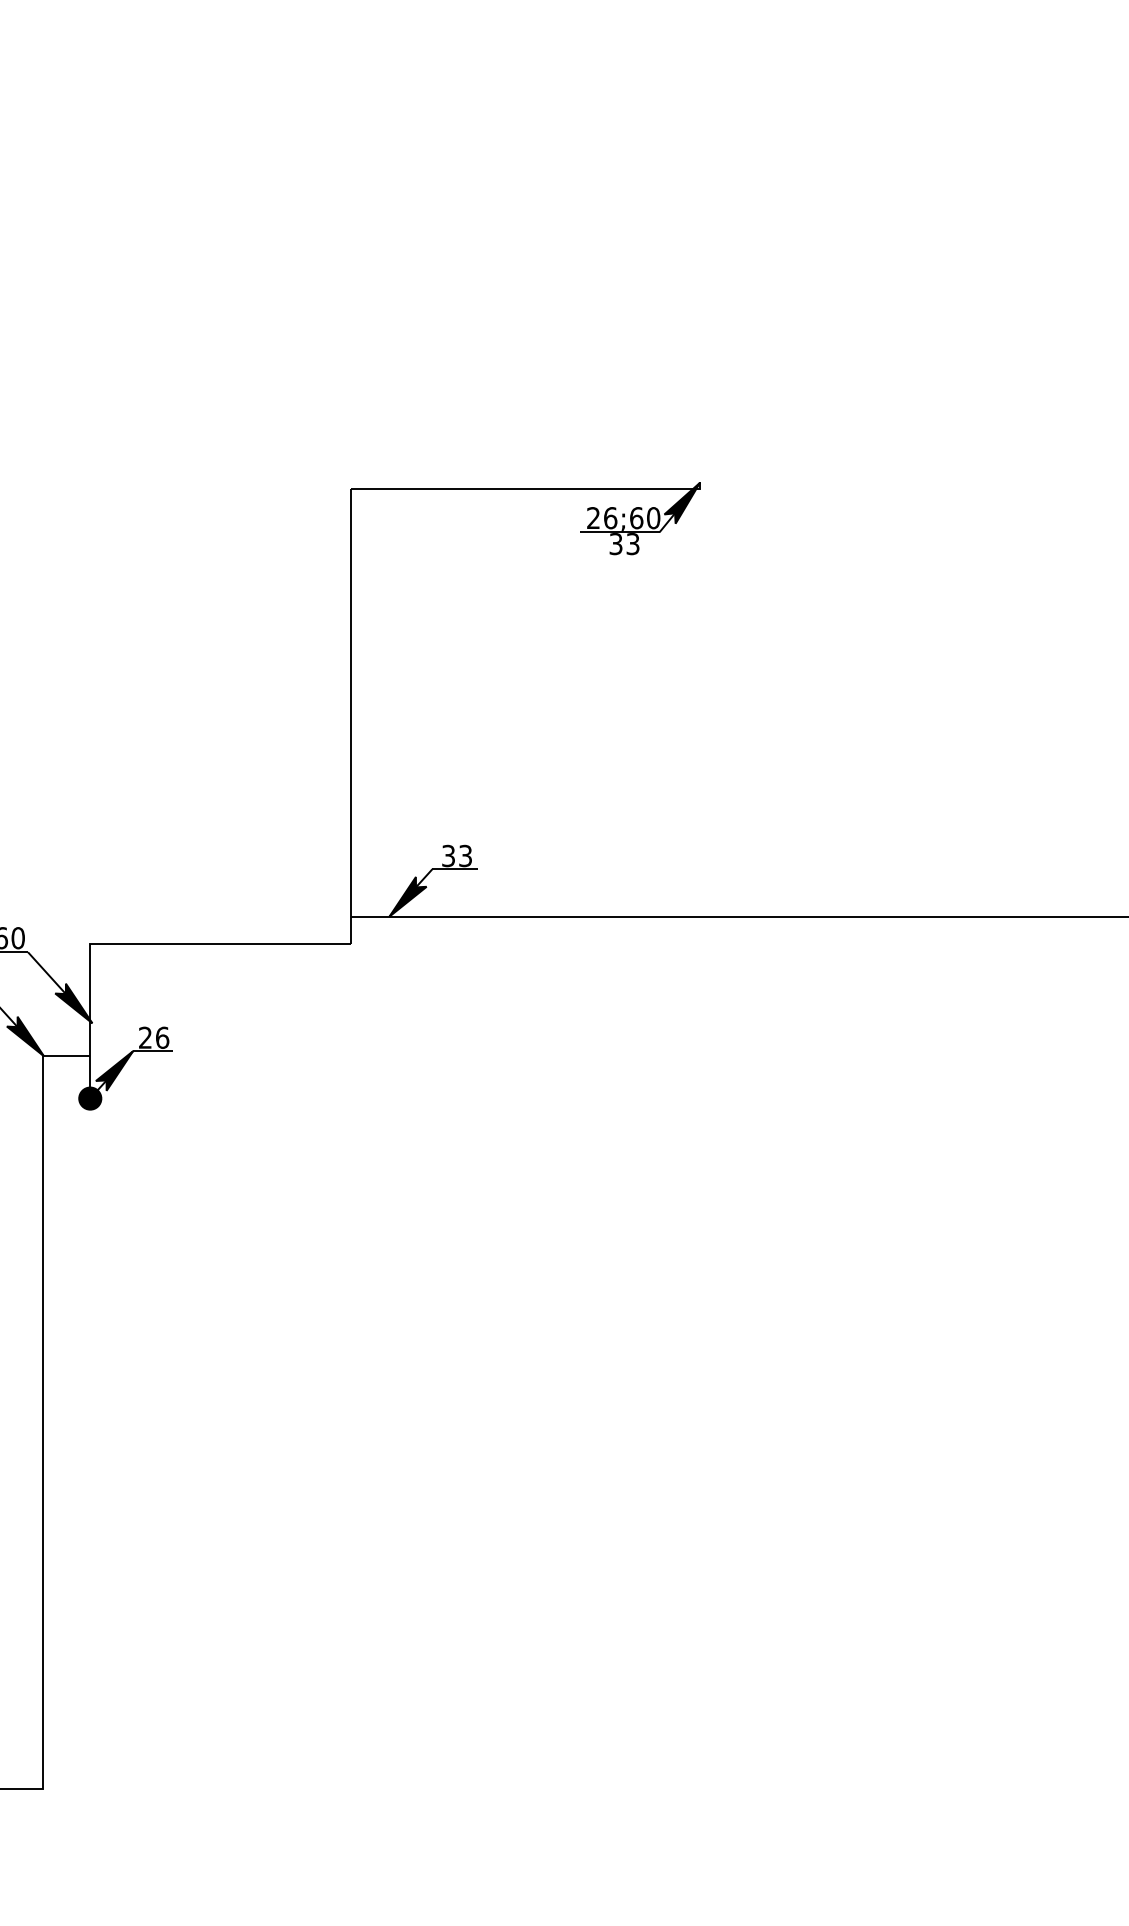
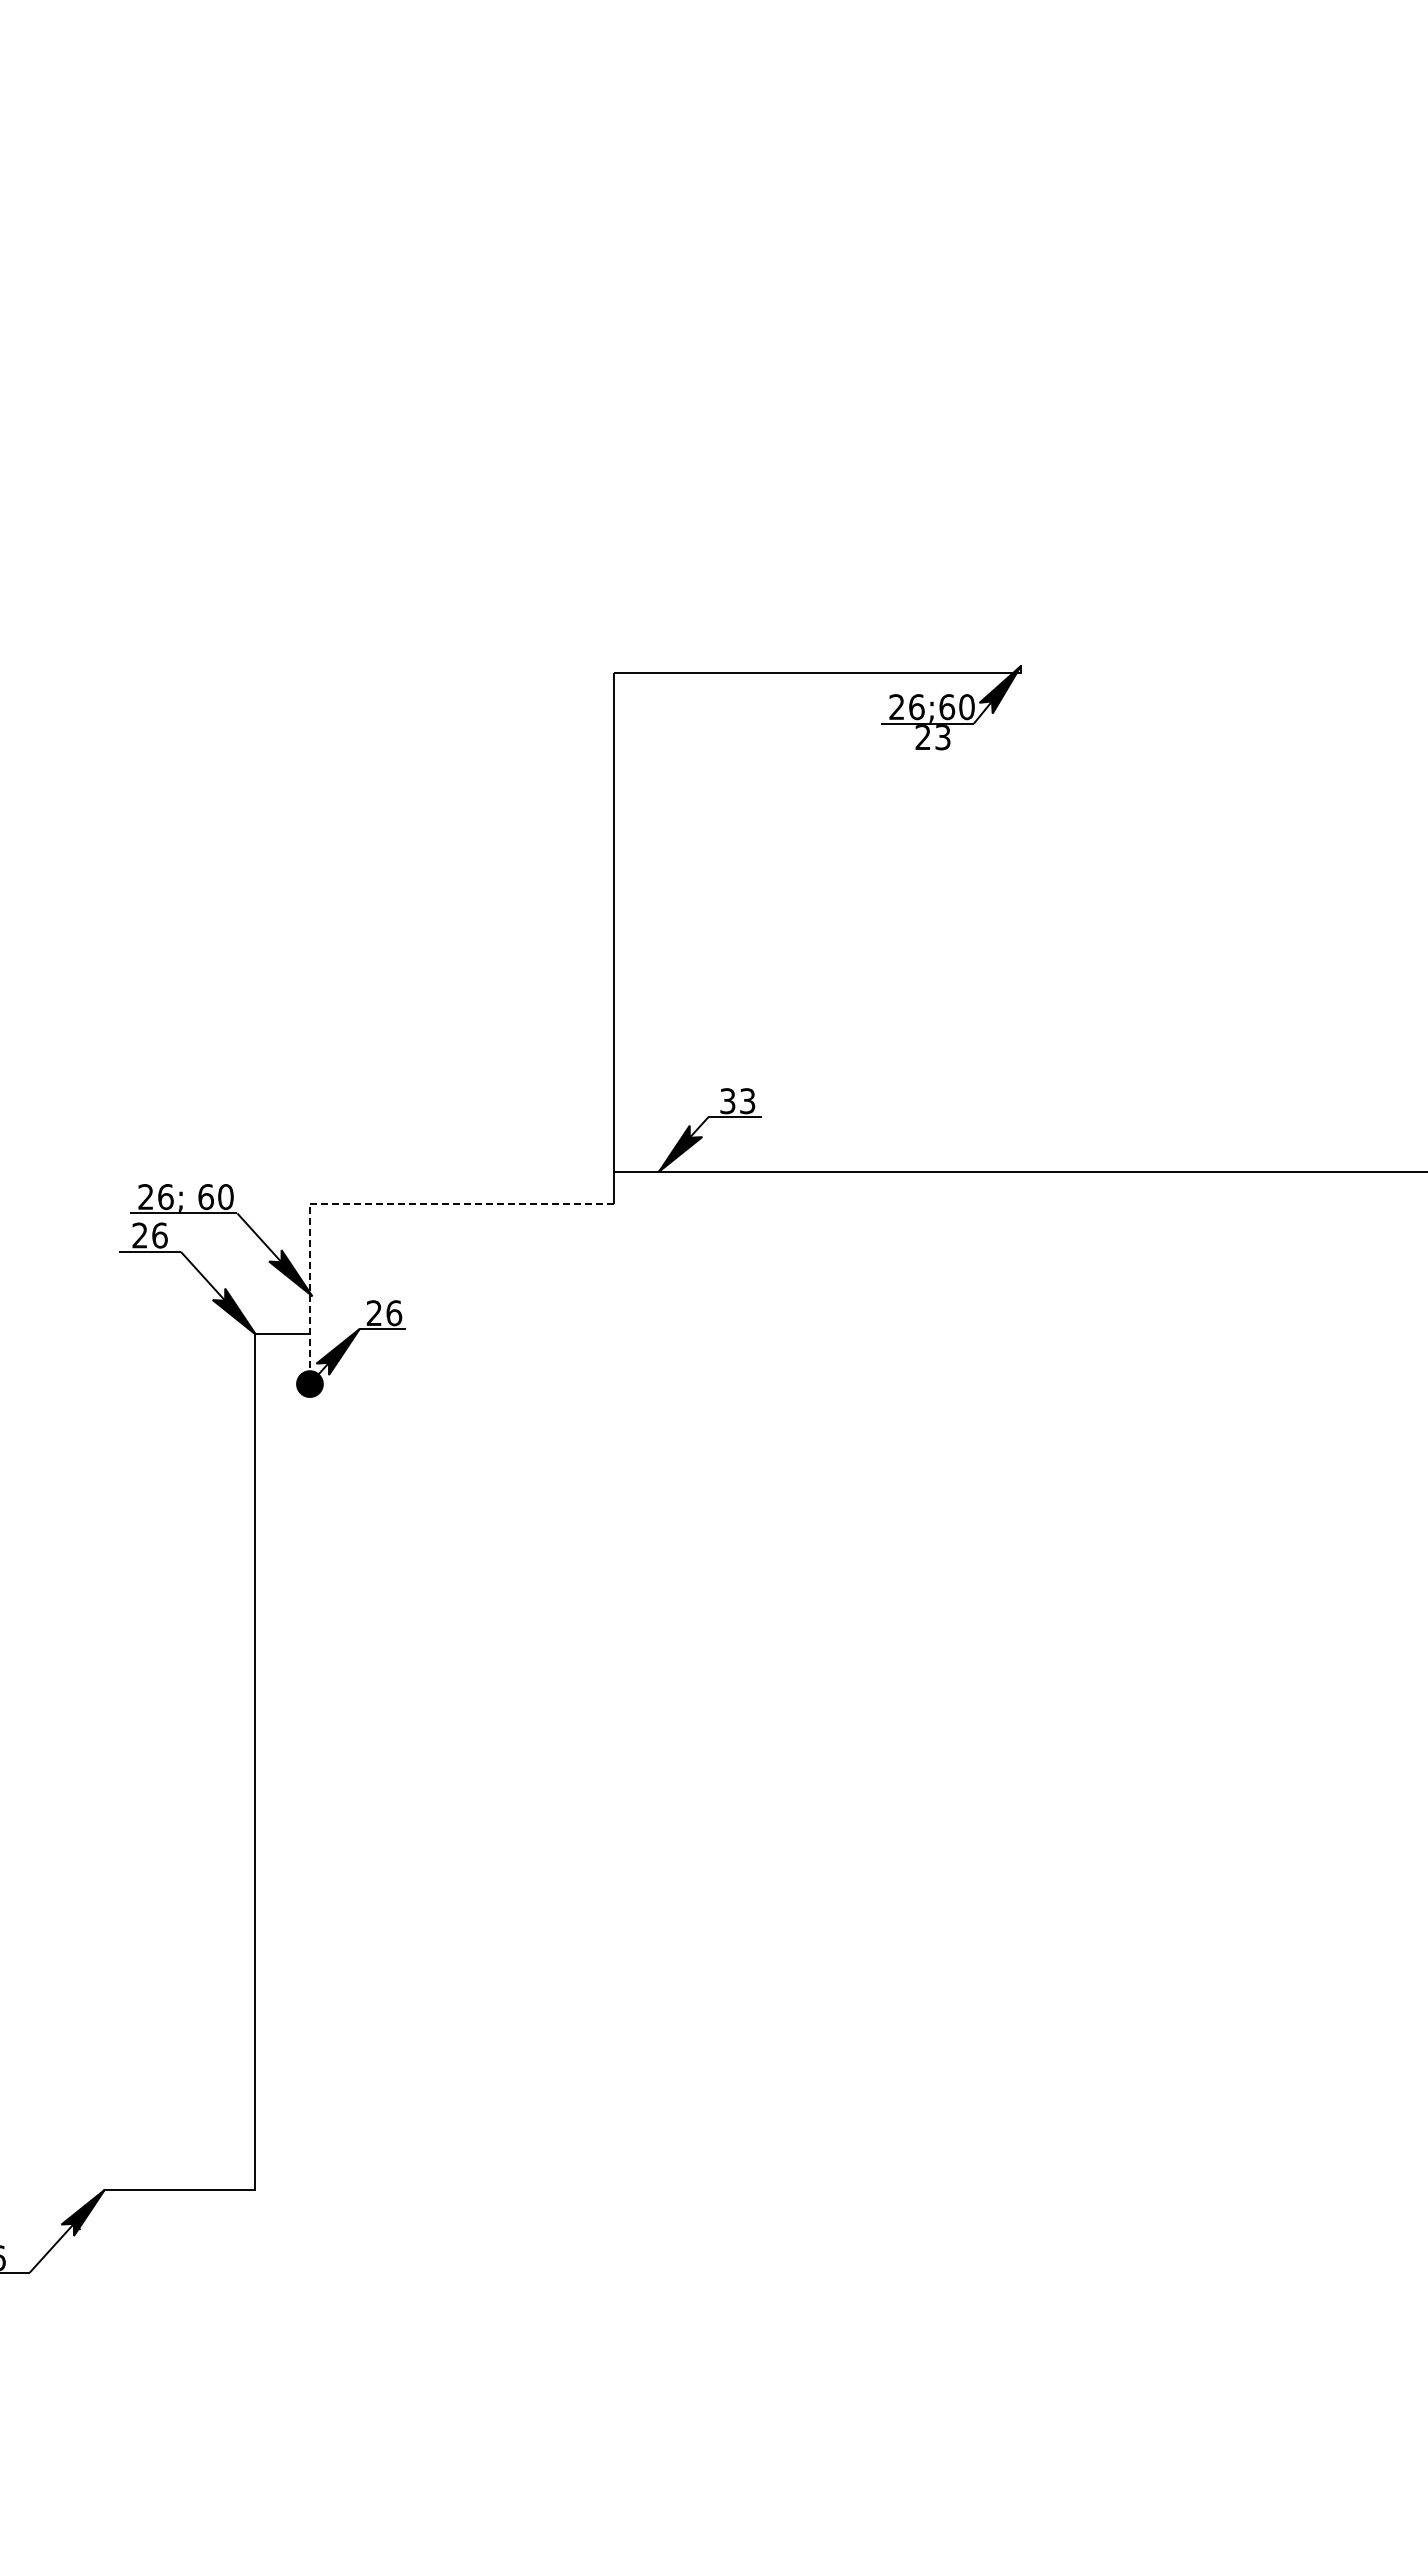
text: (615, 544) -> (922, 737), 33 -> 23
line: (140, 943) -> (368, 1203), solid -> dashed

